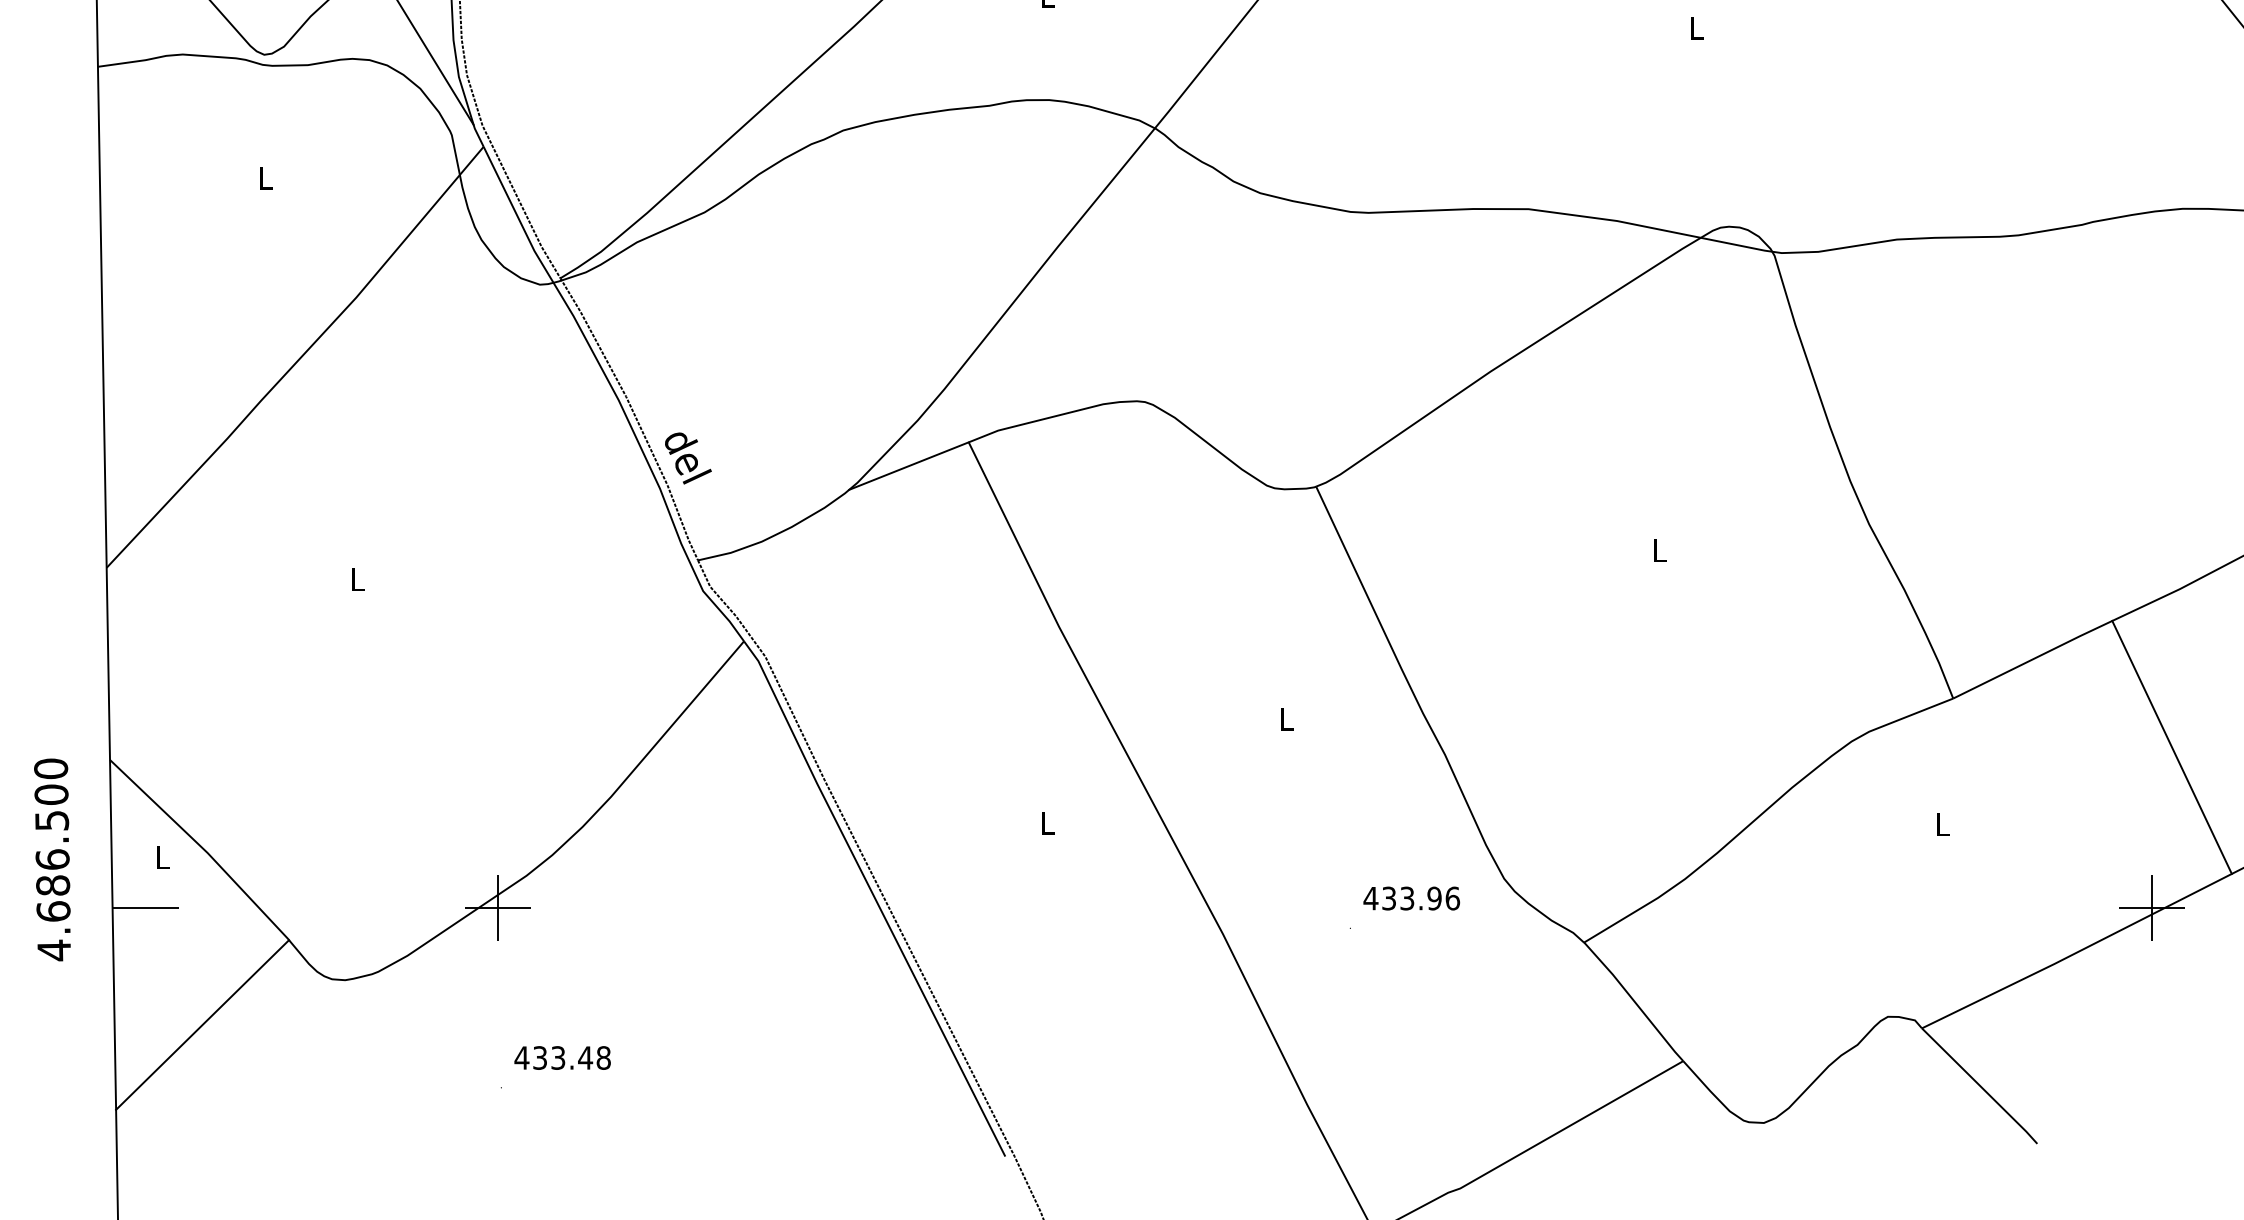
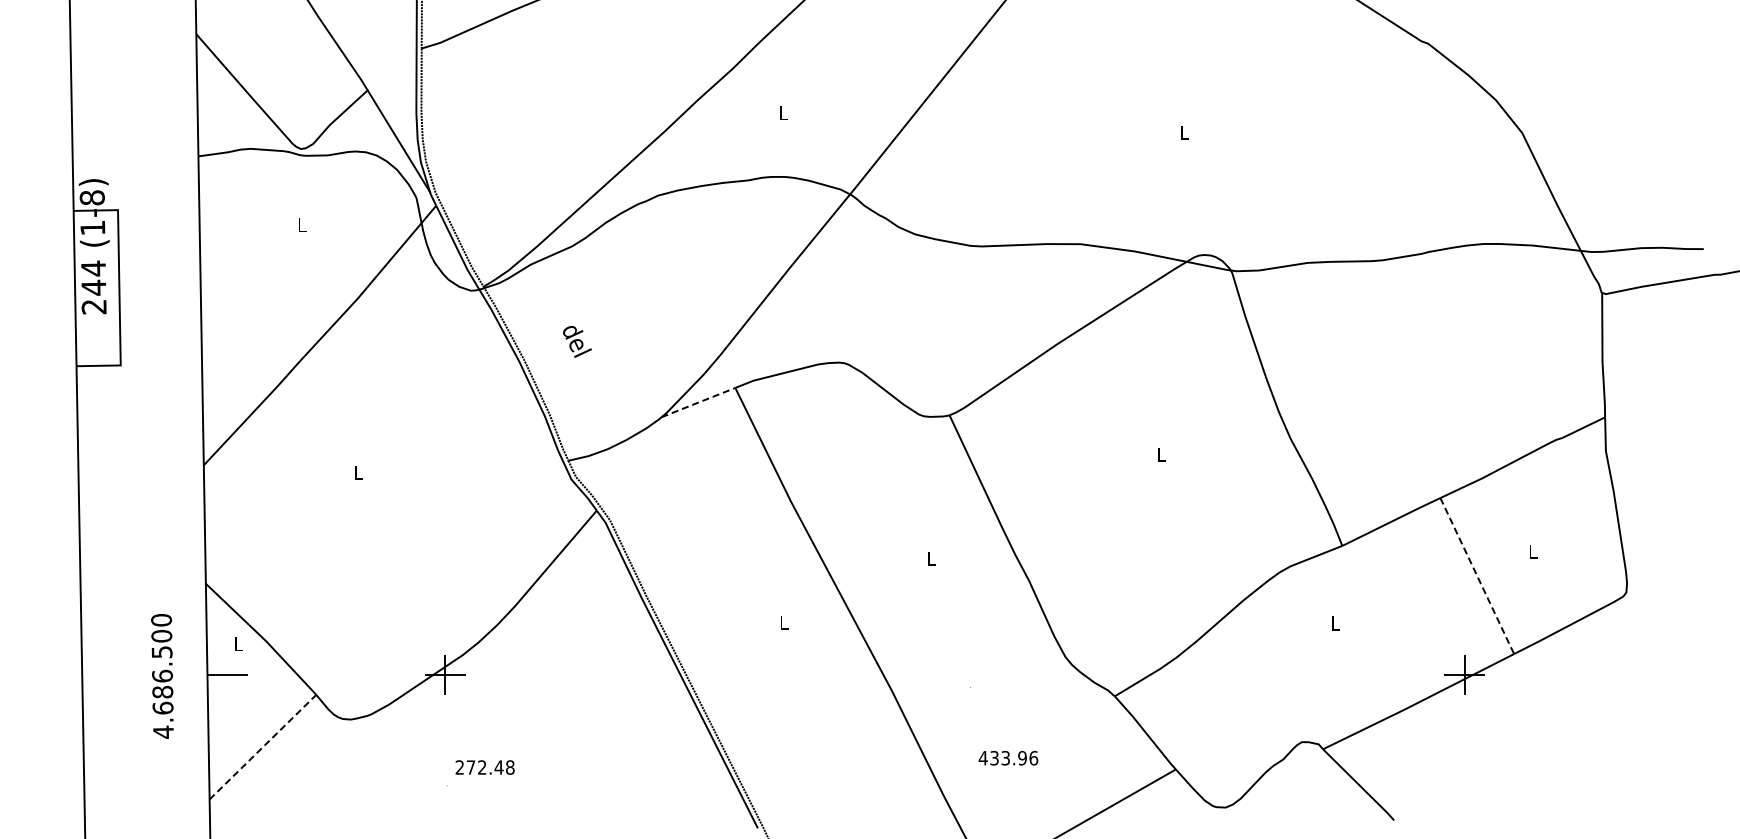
text: (688, 457) -> (577, 341), moved
line: (908, 465) -> (698, 402), solid -> dashed
line: (2172, 748) -> (1477, 576), solid -> dashed
text: (52, 860) -> (162, 676), moved
text: (1411, 897) -> (1008, 757), moved
line: (201, 1025) -> (262, 747), solid -> dashed
text: (539, 1057) -> (470, 767), 433.48 -> 272.48

